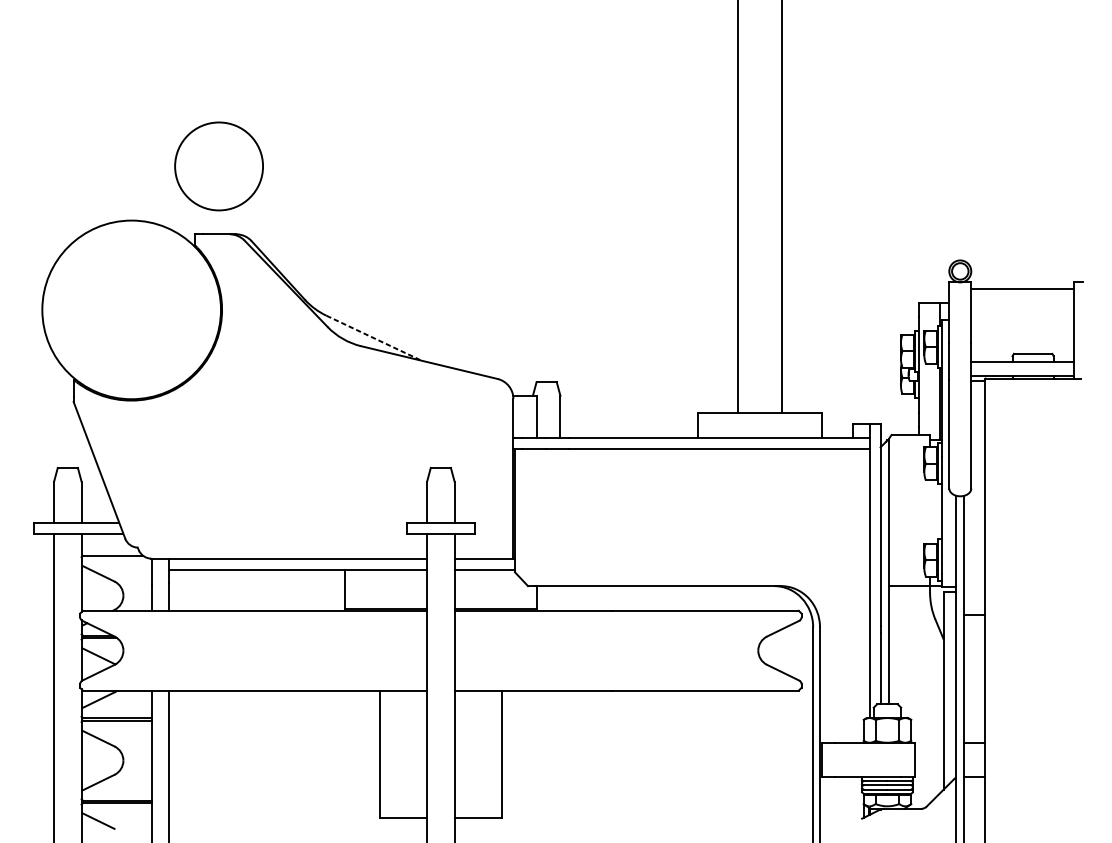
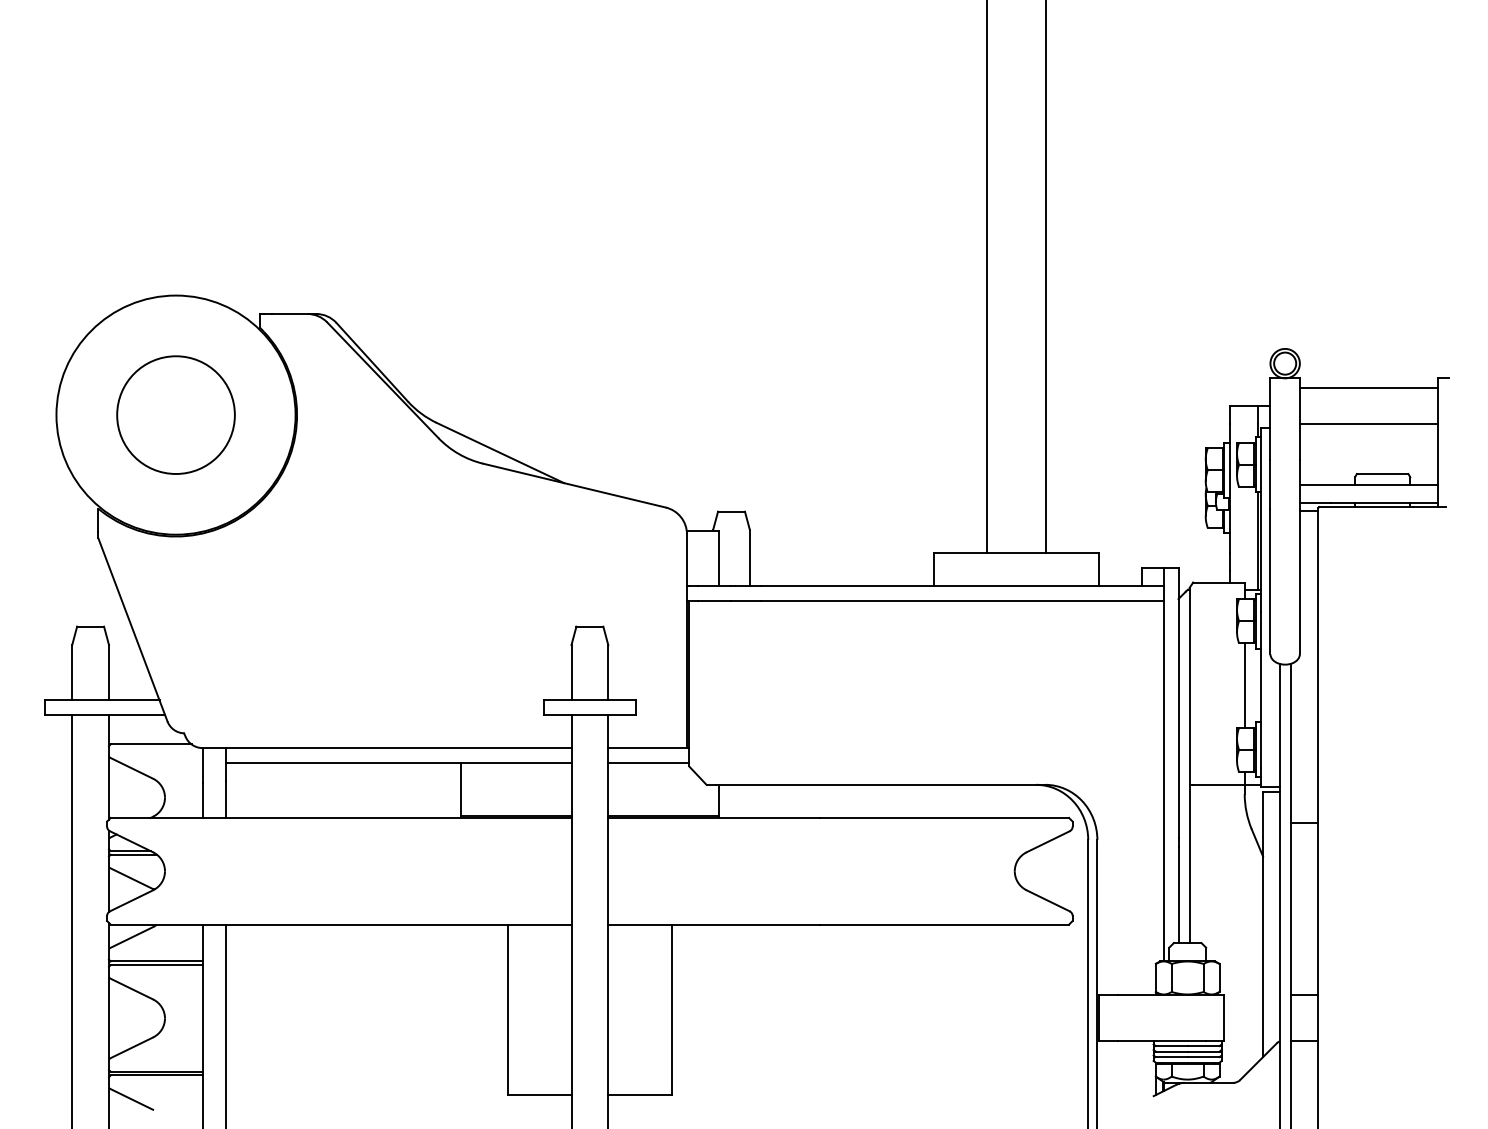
circle: (218, 165) -> (175, 414), moved
line: (1022, 316) -> (1368, 424), added
line: (374, 338) -> (500, 453), dashed -> solid
line: (929, 511) -> (1244, 685), added

